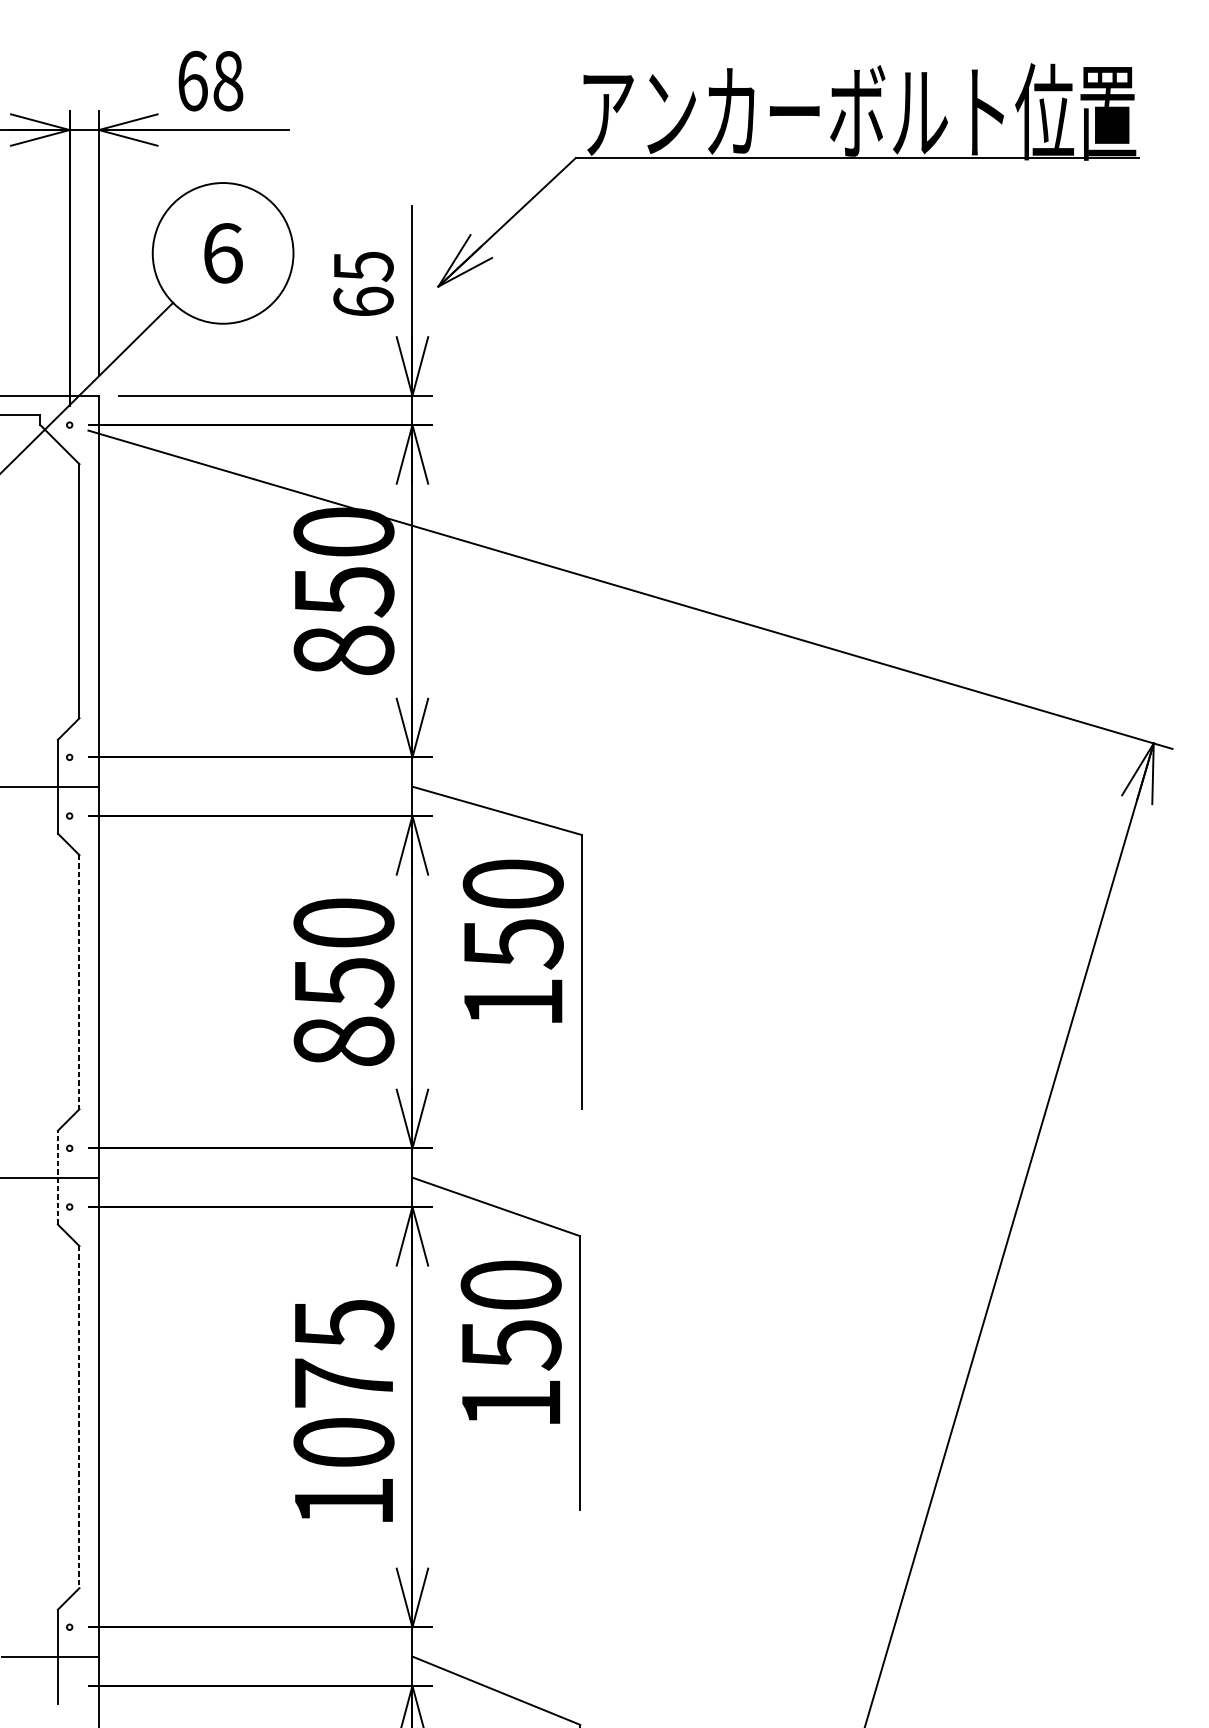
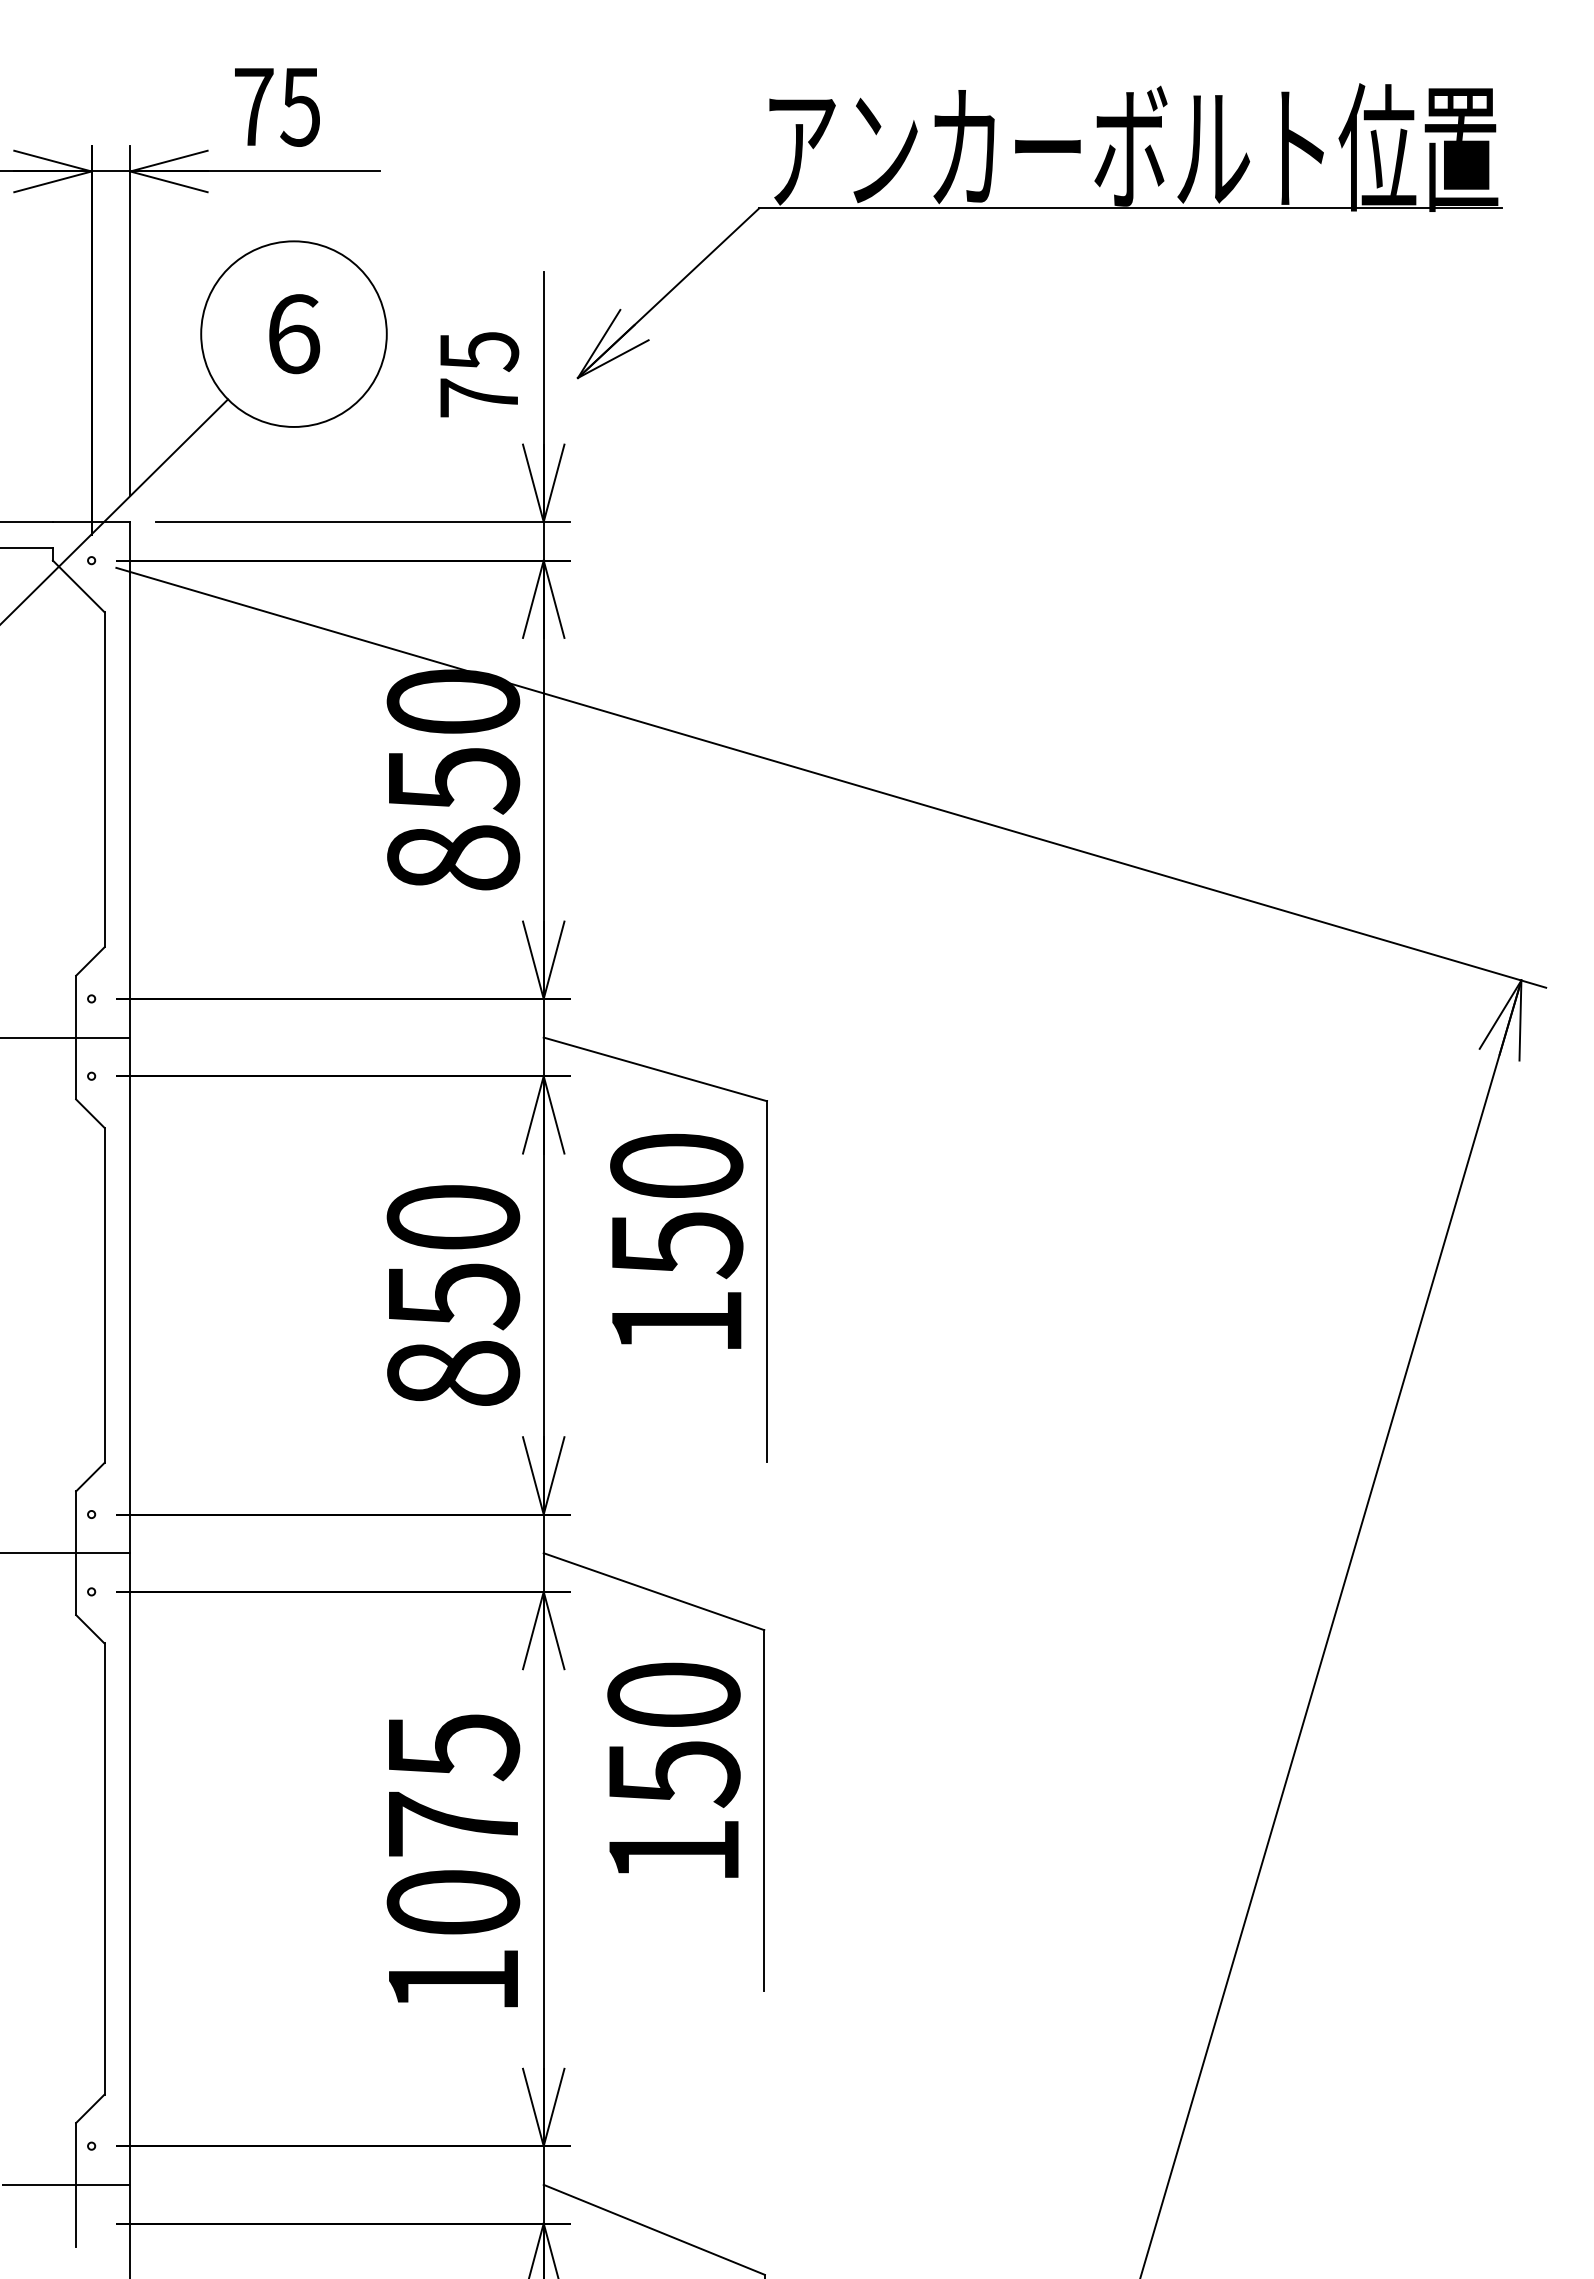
text: (210, 80) -> (277, 106), 68 -> 75
text: (363, 301) -> (479, 397), 65 -> 75
line: (79, 982) -> (104, 1295), dashed -> solid
line: (58, 1177) -> (76, 1553), dashed -> solid
line: (79, 1417) -> (104, 1869), dashed -> solid

